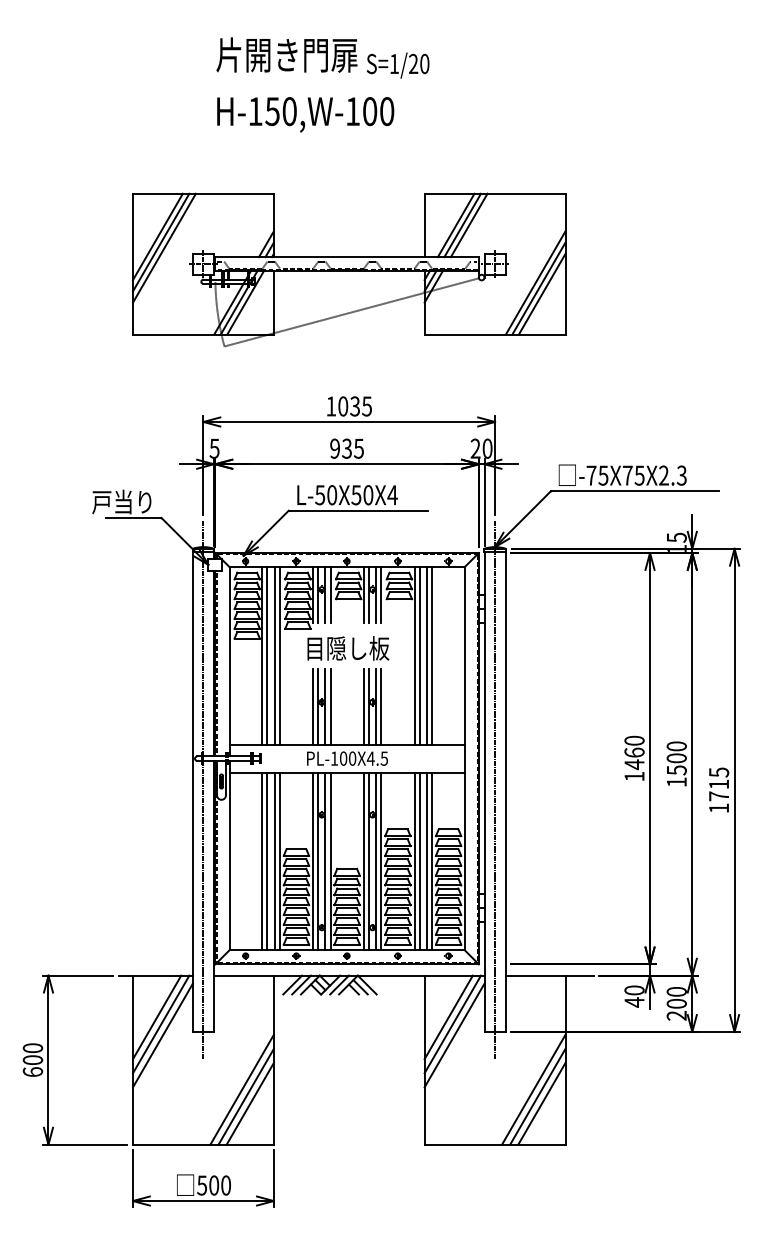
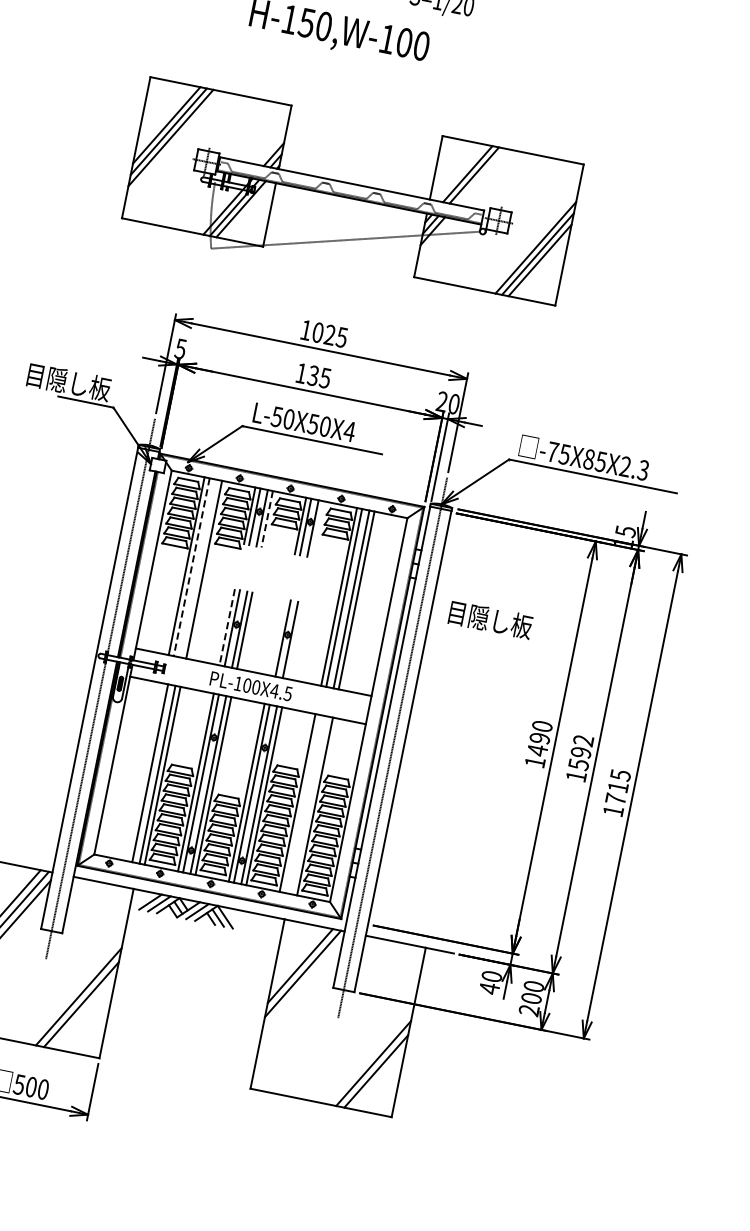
line: (468, 225) -> (480, 176), removed
text: (355, 406) -> (330, 335), 1035 -> 1025
text: (334, 448) -> (300, 373), 935 -> 135
text: (627, 475) -> (588, 459), -75X75X2.3 -> -75X85X2.3
text: (113, 501) -> (68, 381), 戸当り -> 目隠し板
line: (330, 595) -> (267, 519), solid -> dashed
line: (381, 595) -> (318, 529), removed
text: (348, 648) -> (490, 619), moved
line: (267, 655) -> (191, 566), solid -> dashed
line: (274, 655) -> (198, 568), removed
line: (363, 706) -> (277, 637), removed
line: (381, 706) -> (295, 641), removed
line: (313, 707) -> (227, 628), solid -> dashed
text: (634, 752) -> (539, 738), 1460 -> 1490
text: (676, 752) -> (582, 746), 1500 -> 1592
line: (262, 861) -> (145, 772), removed
line: (419, 861) -> (302, 803), removed
line: (426, 861) -> (309, 805), removed
line: (454, 1035) -> (302, 985), removed
line: (533, 1089) -> (370, 1055), removed
line: (249, 1103) -> (83, 1012), removed

